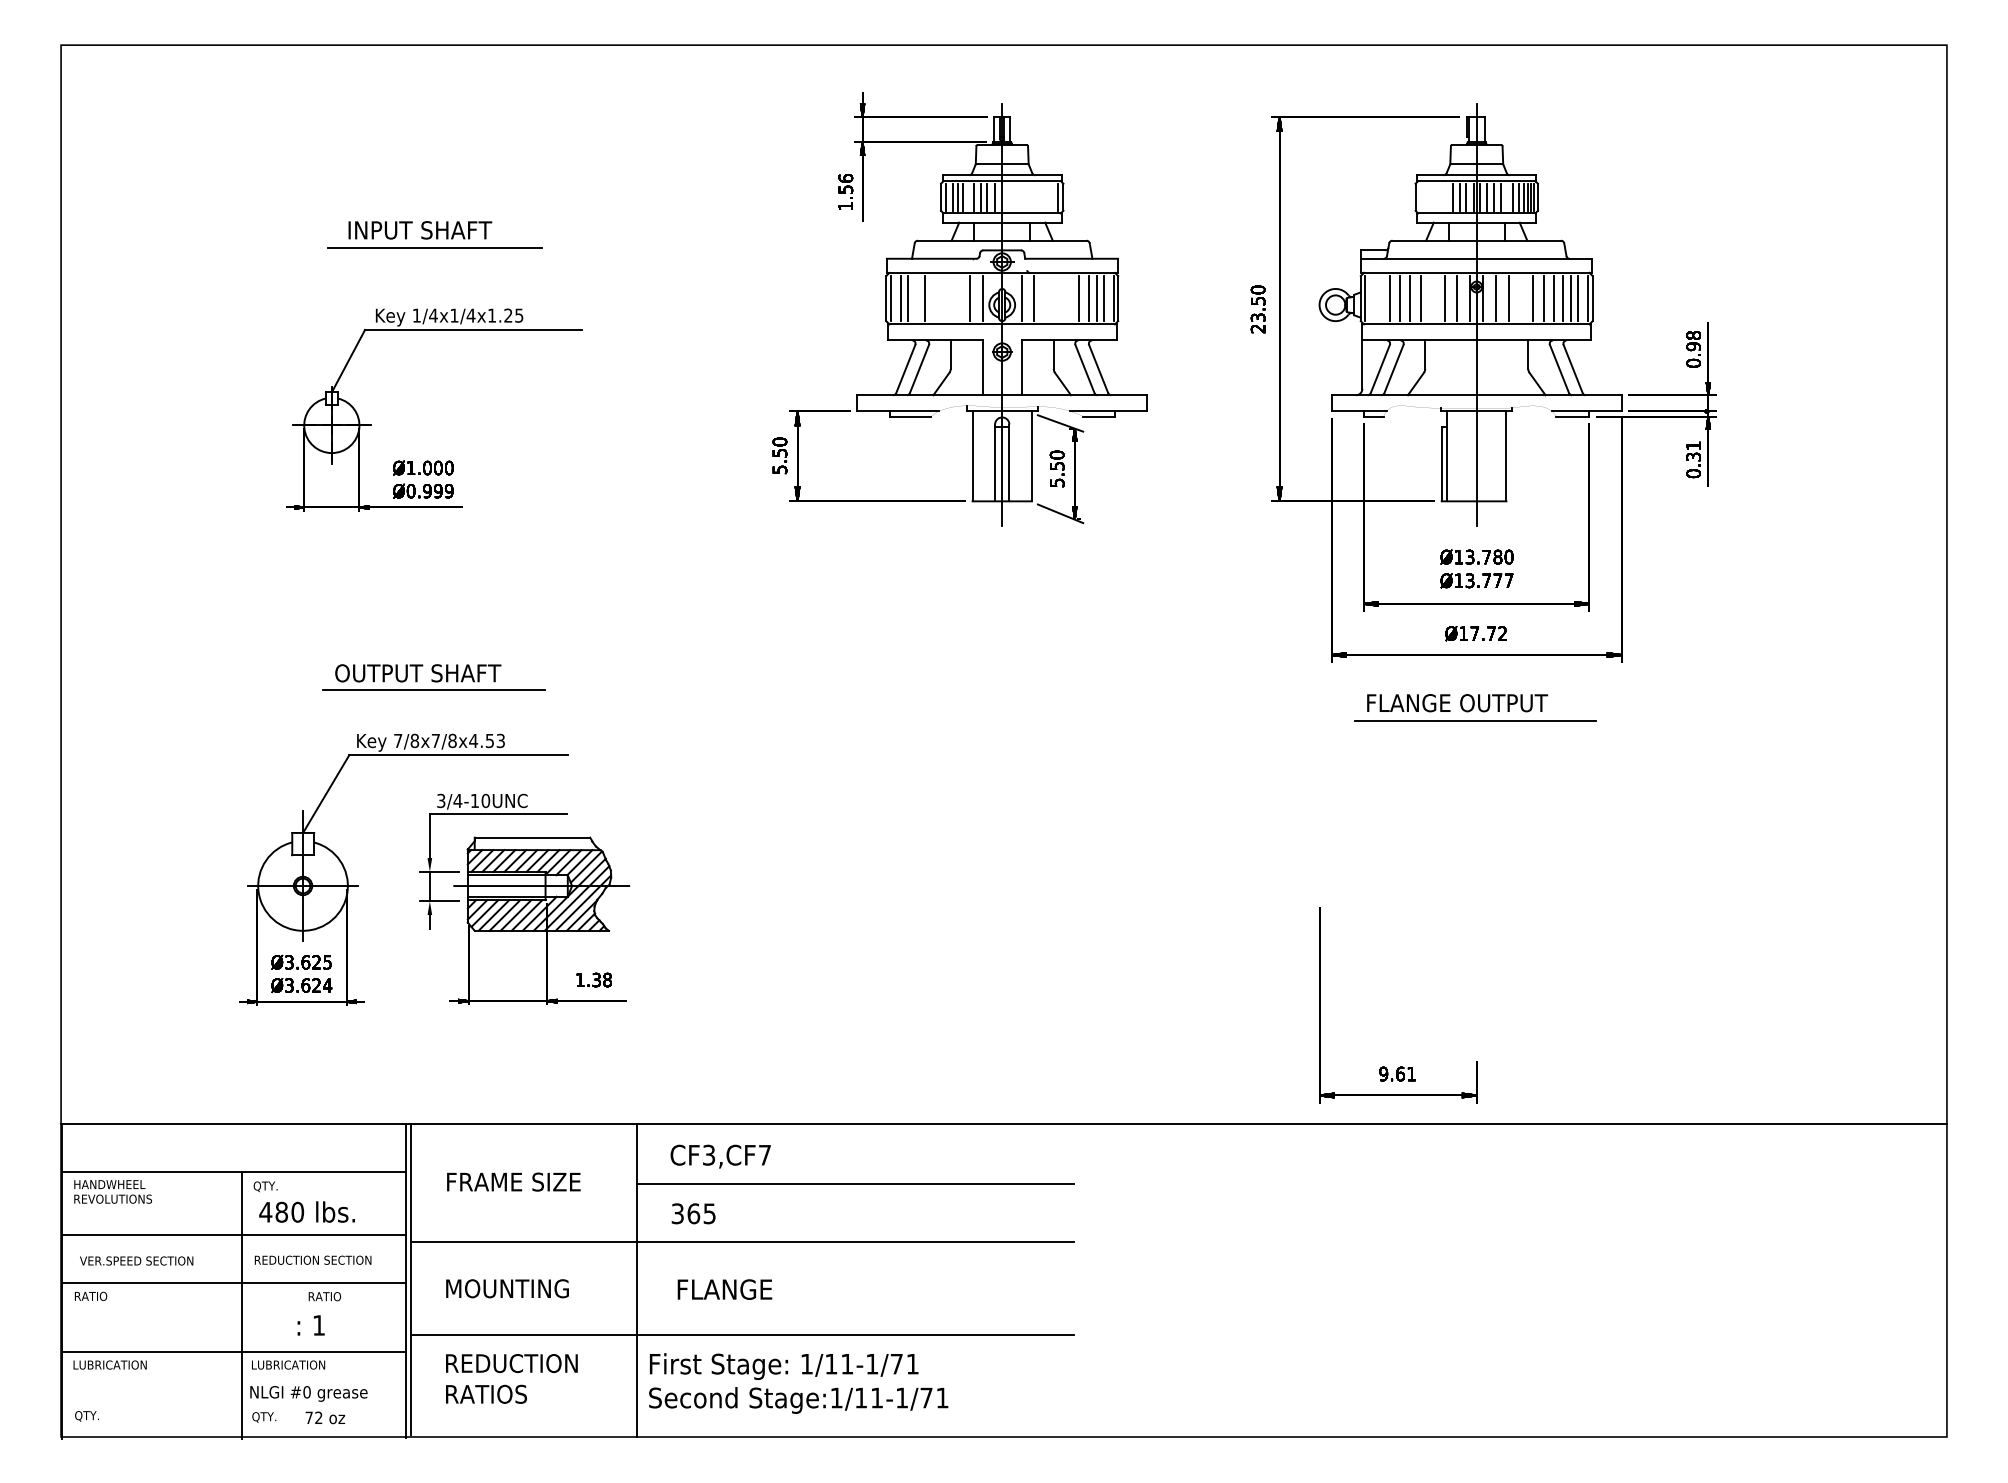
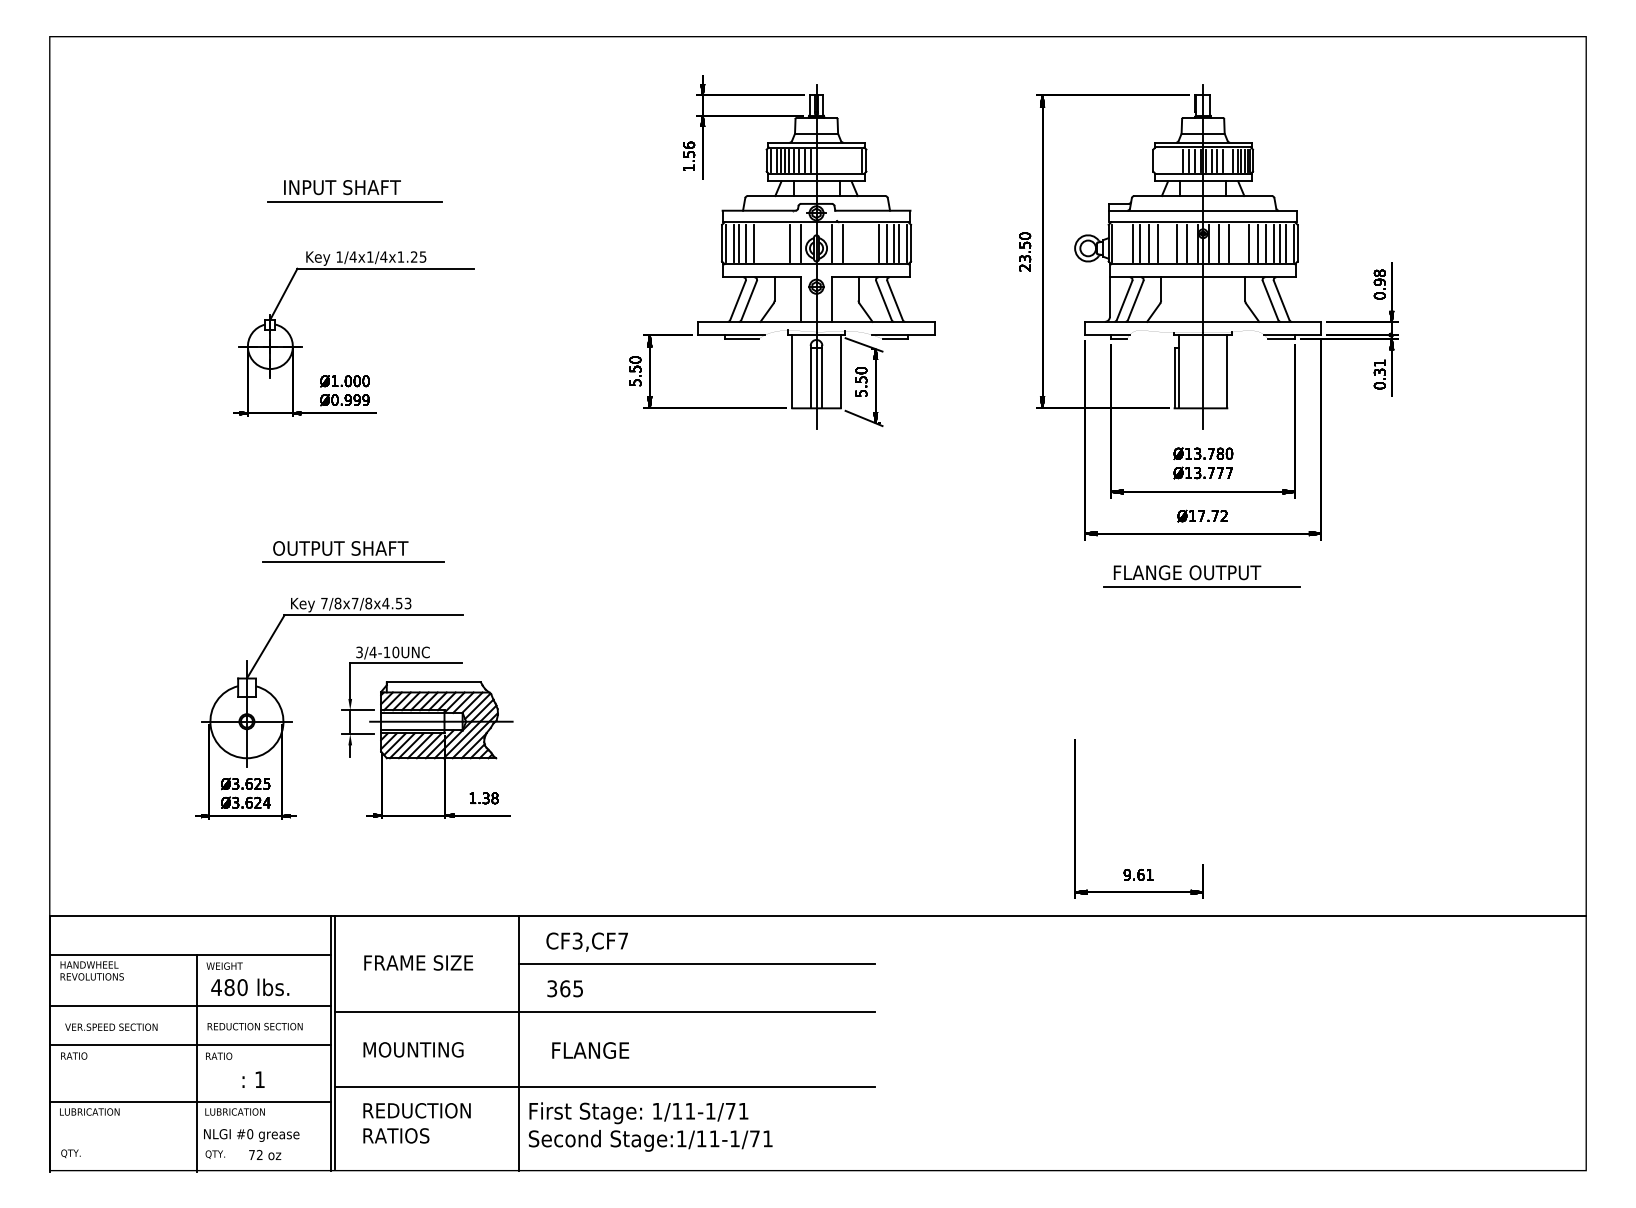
line: (968, 196) -> (789, 159), added
line: (915, 298) -> (745, 243), added
text: (275, 1186) -> (224, 966), QTY. -> WEIGHT
text: (324, 1296) -> (218, 1056), moved

